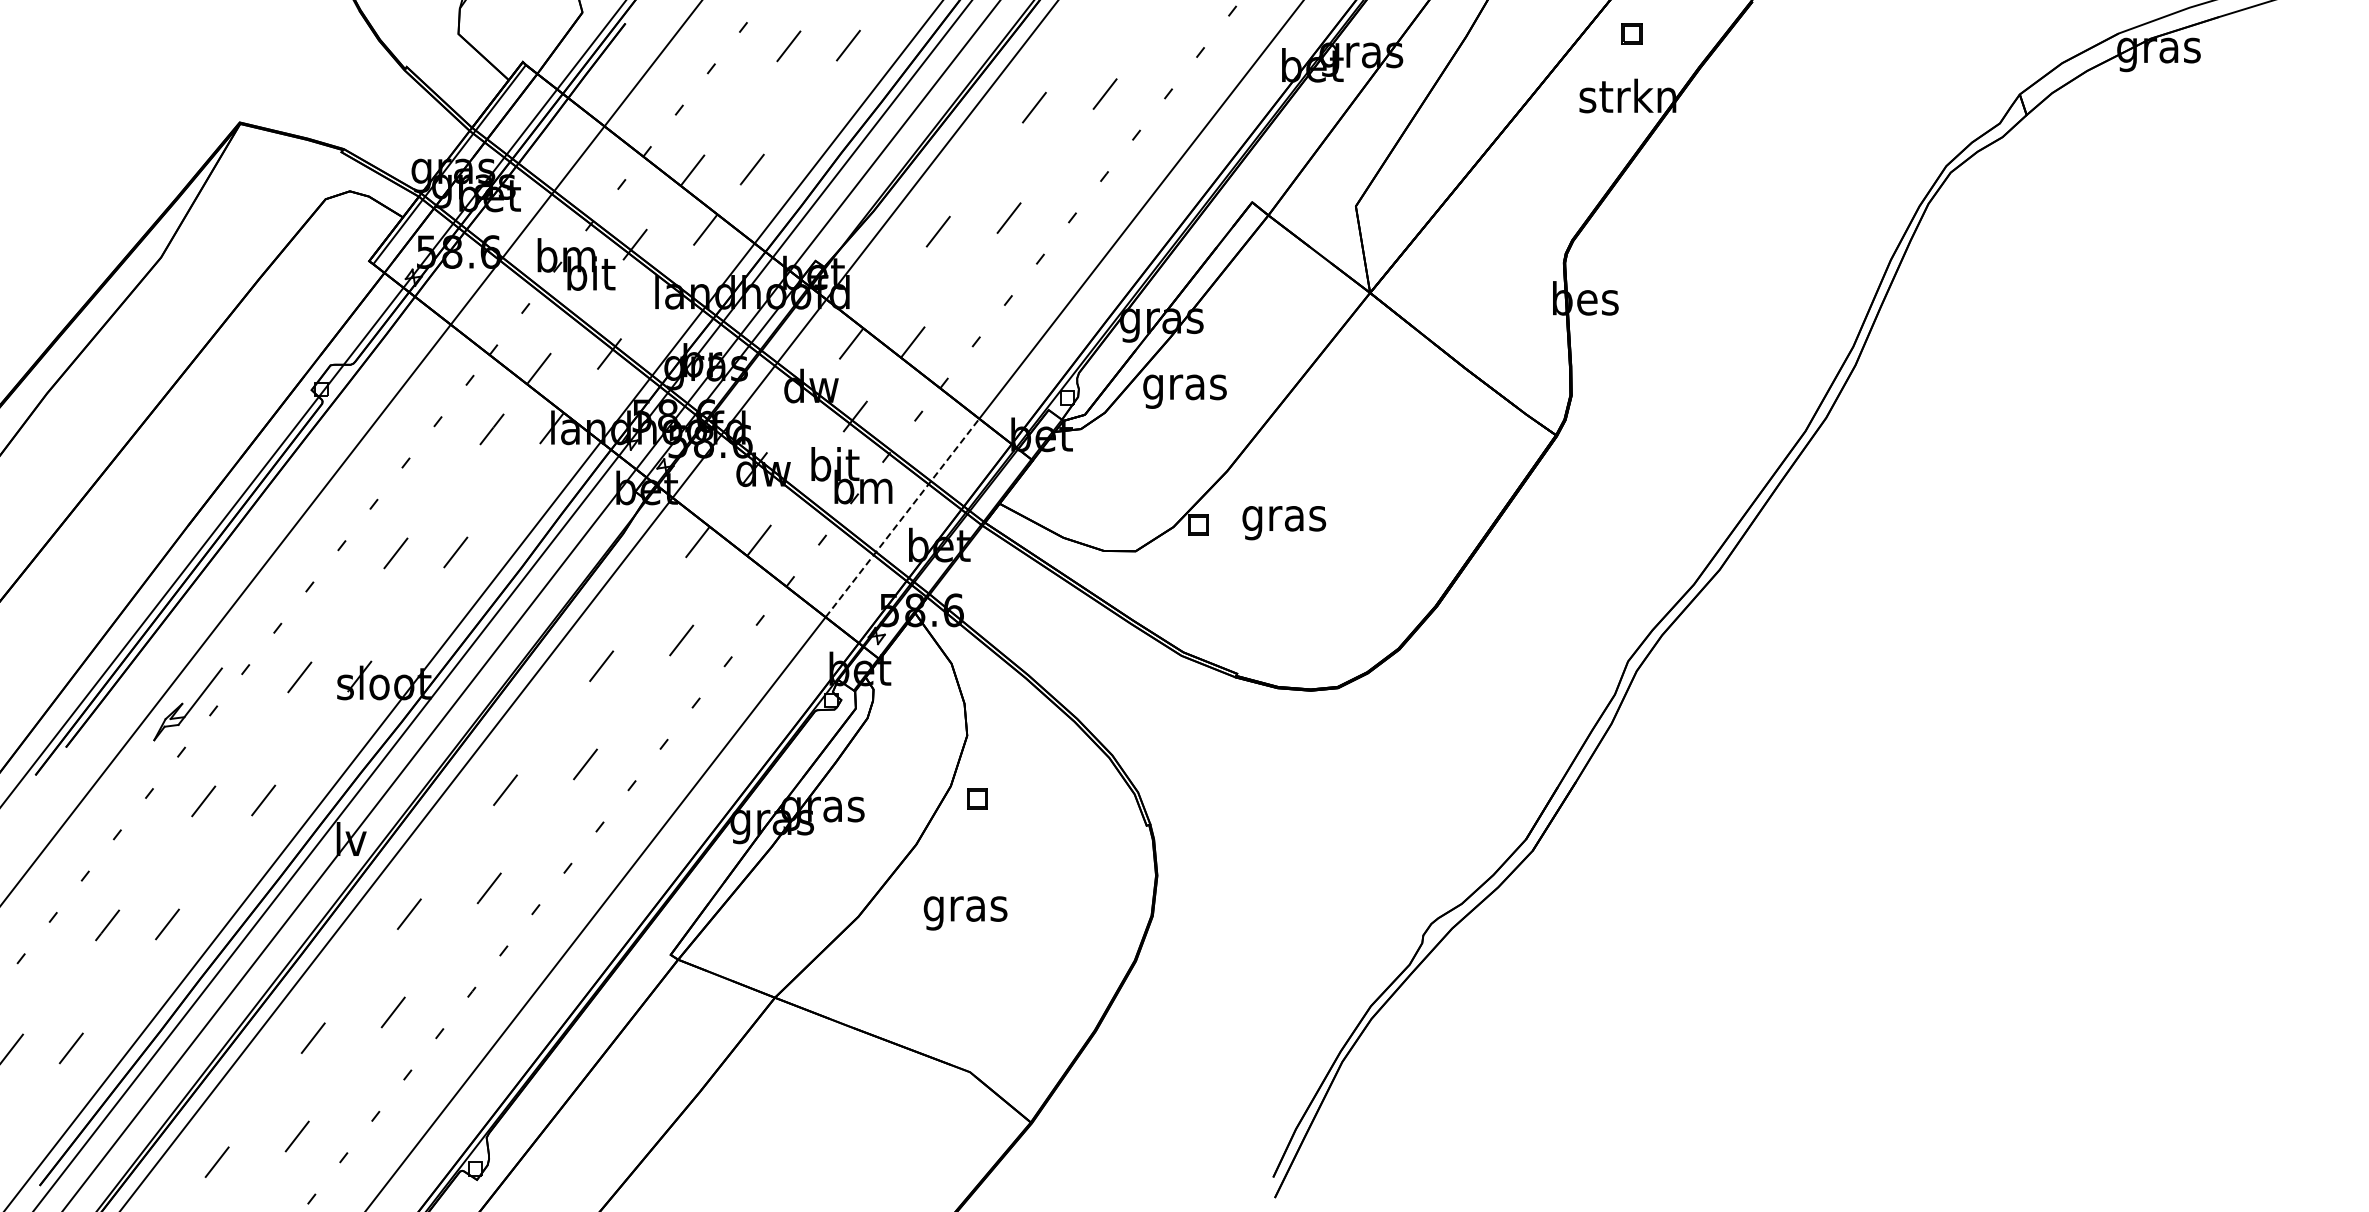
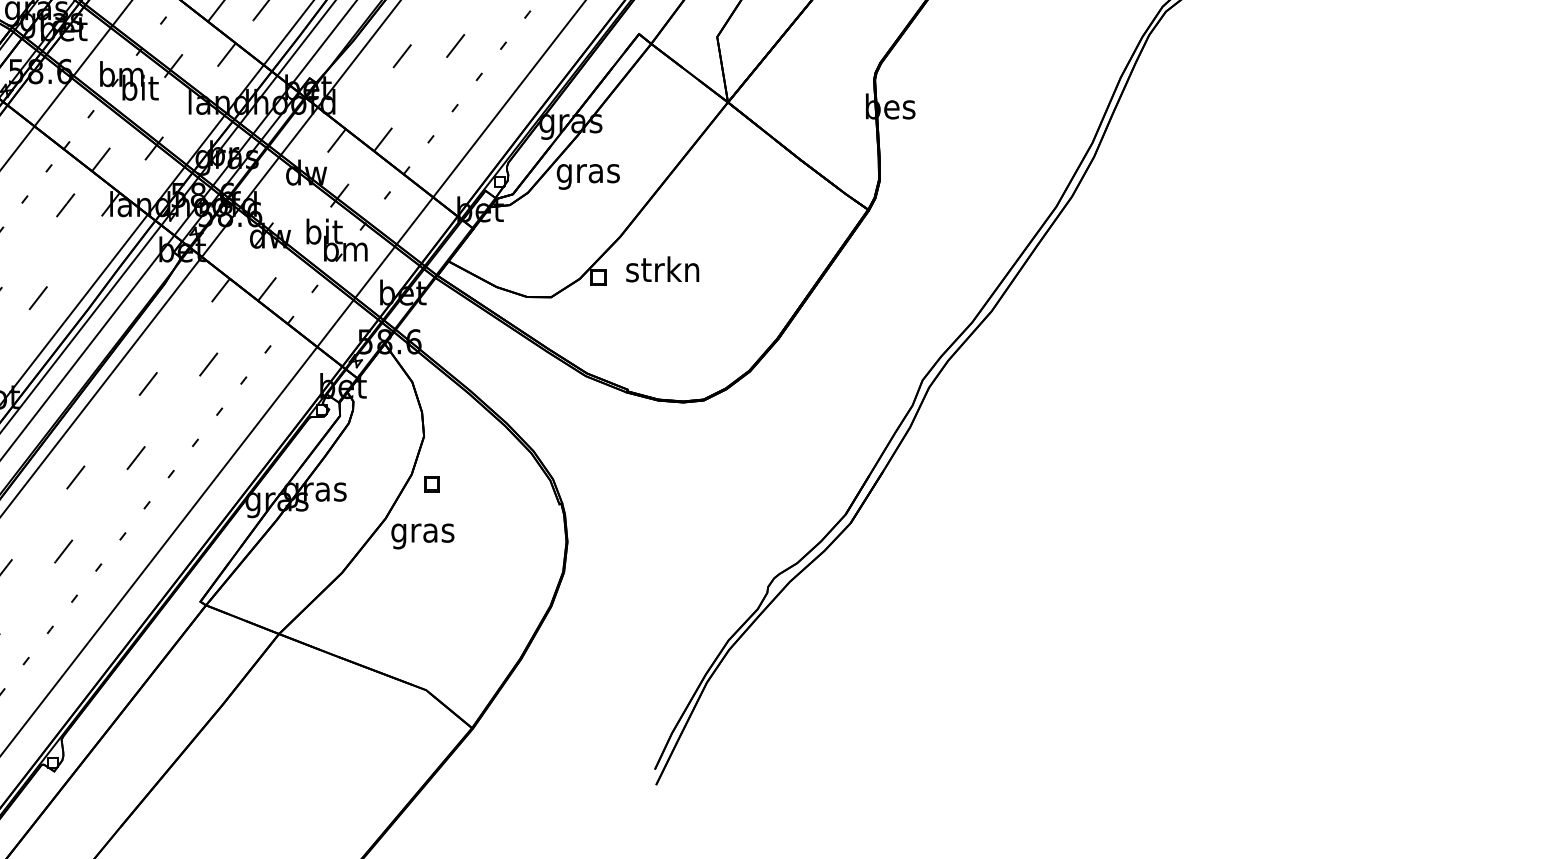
line: (902, 517) -> (375, 271), dashed -> solid
text: (1283, 518) -> (662, 272), gras -> strkn
text: (965, 913) -> (422, 536), moved

